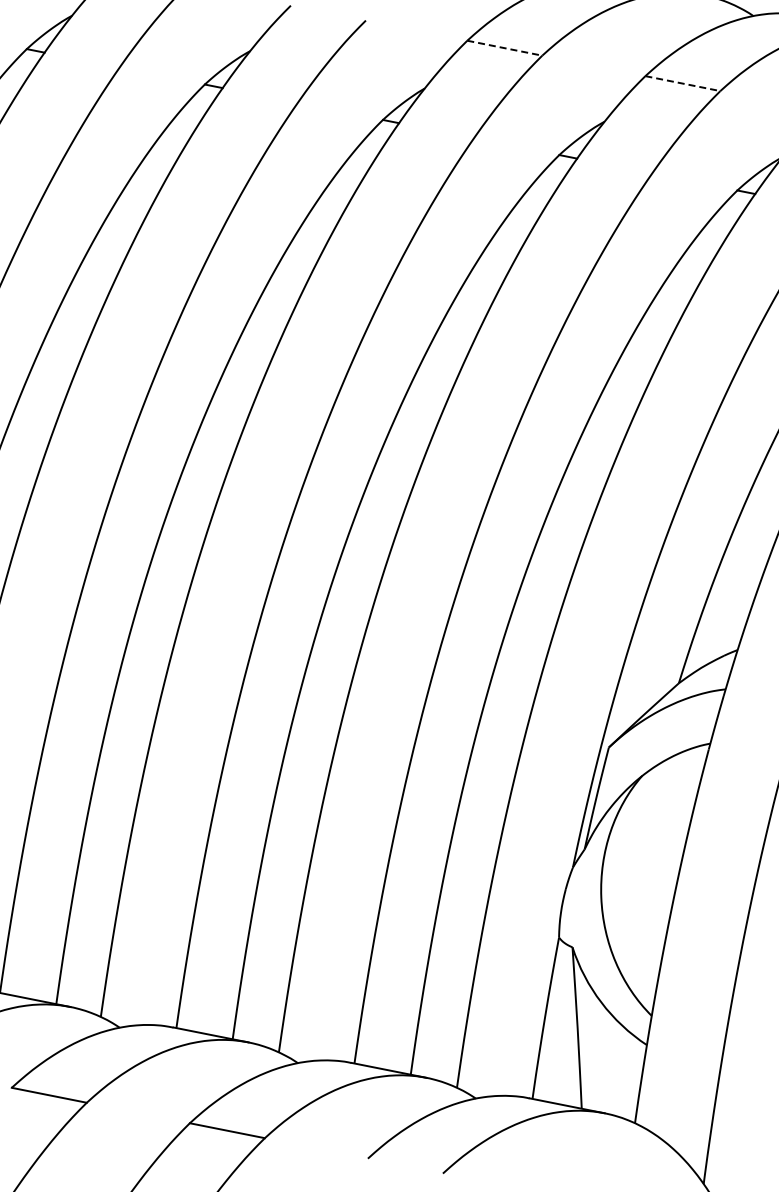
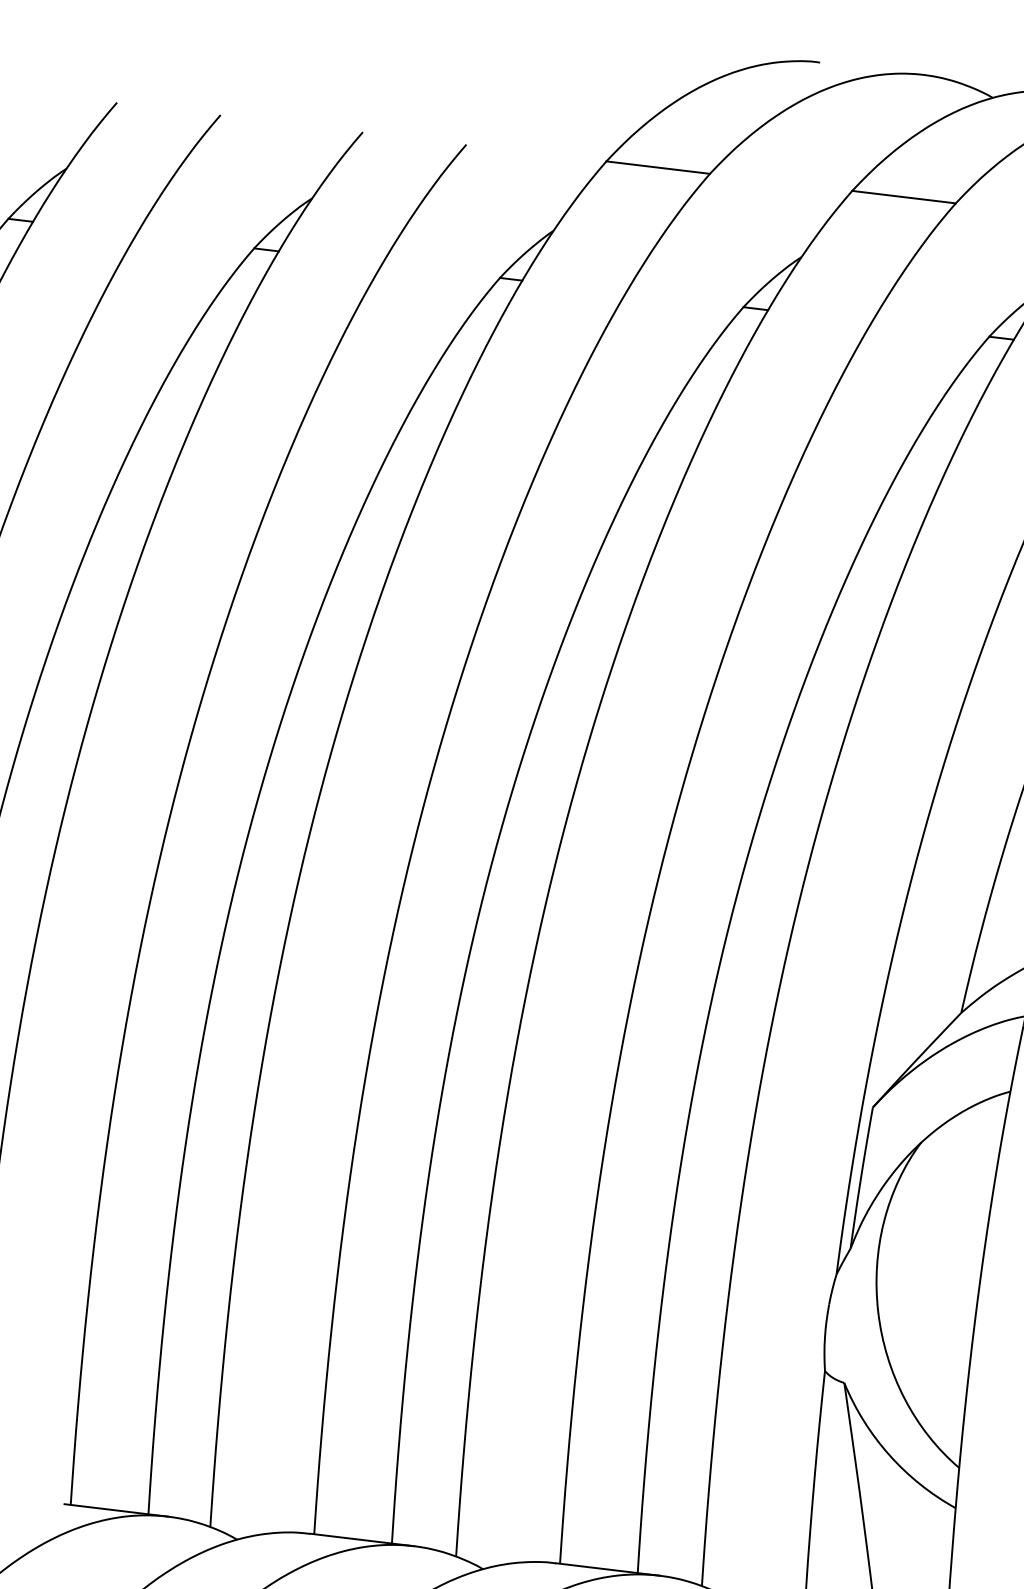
line: (505, 48) -> (659, 167), dashed -> solid
line: (683, 83) -> (904, 196), dashed -> solid

